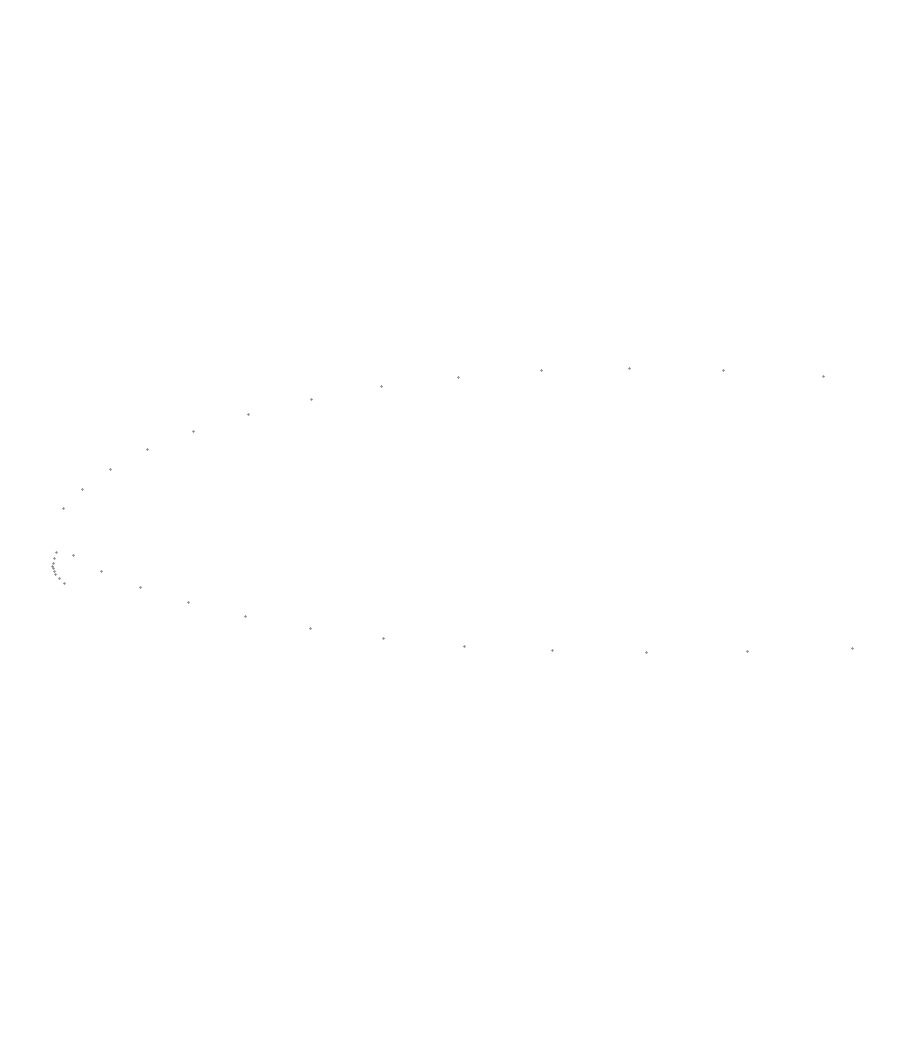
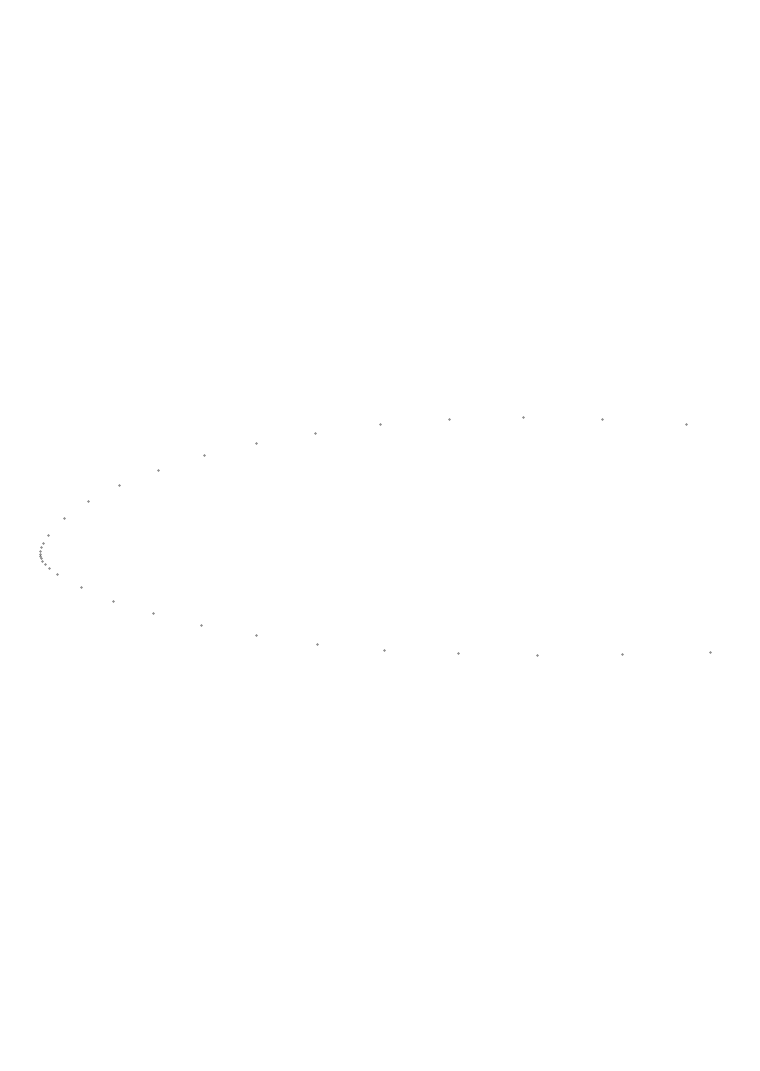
part: (57, 567) -> (44, 555), moved

